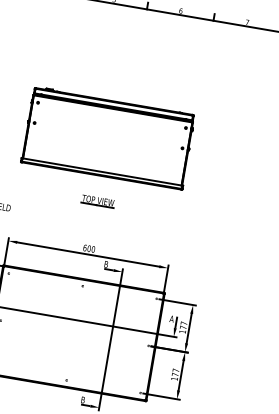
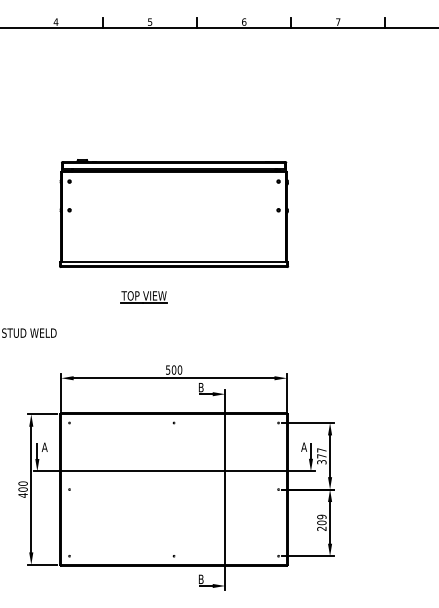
part: (97, 201) -> (143, 297), moved
text: (85, 247) -> (168, 369), 600 -> 500
text: (182, 331) -> (321, 462), 177 -> 377
text: (175, 374) -> (321, 522), 177 -> 209

